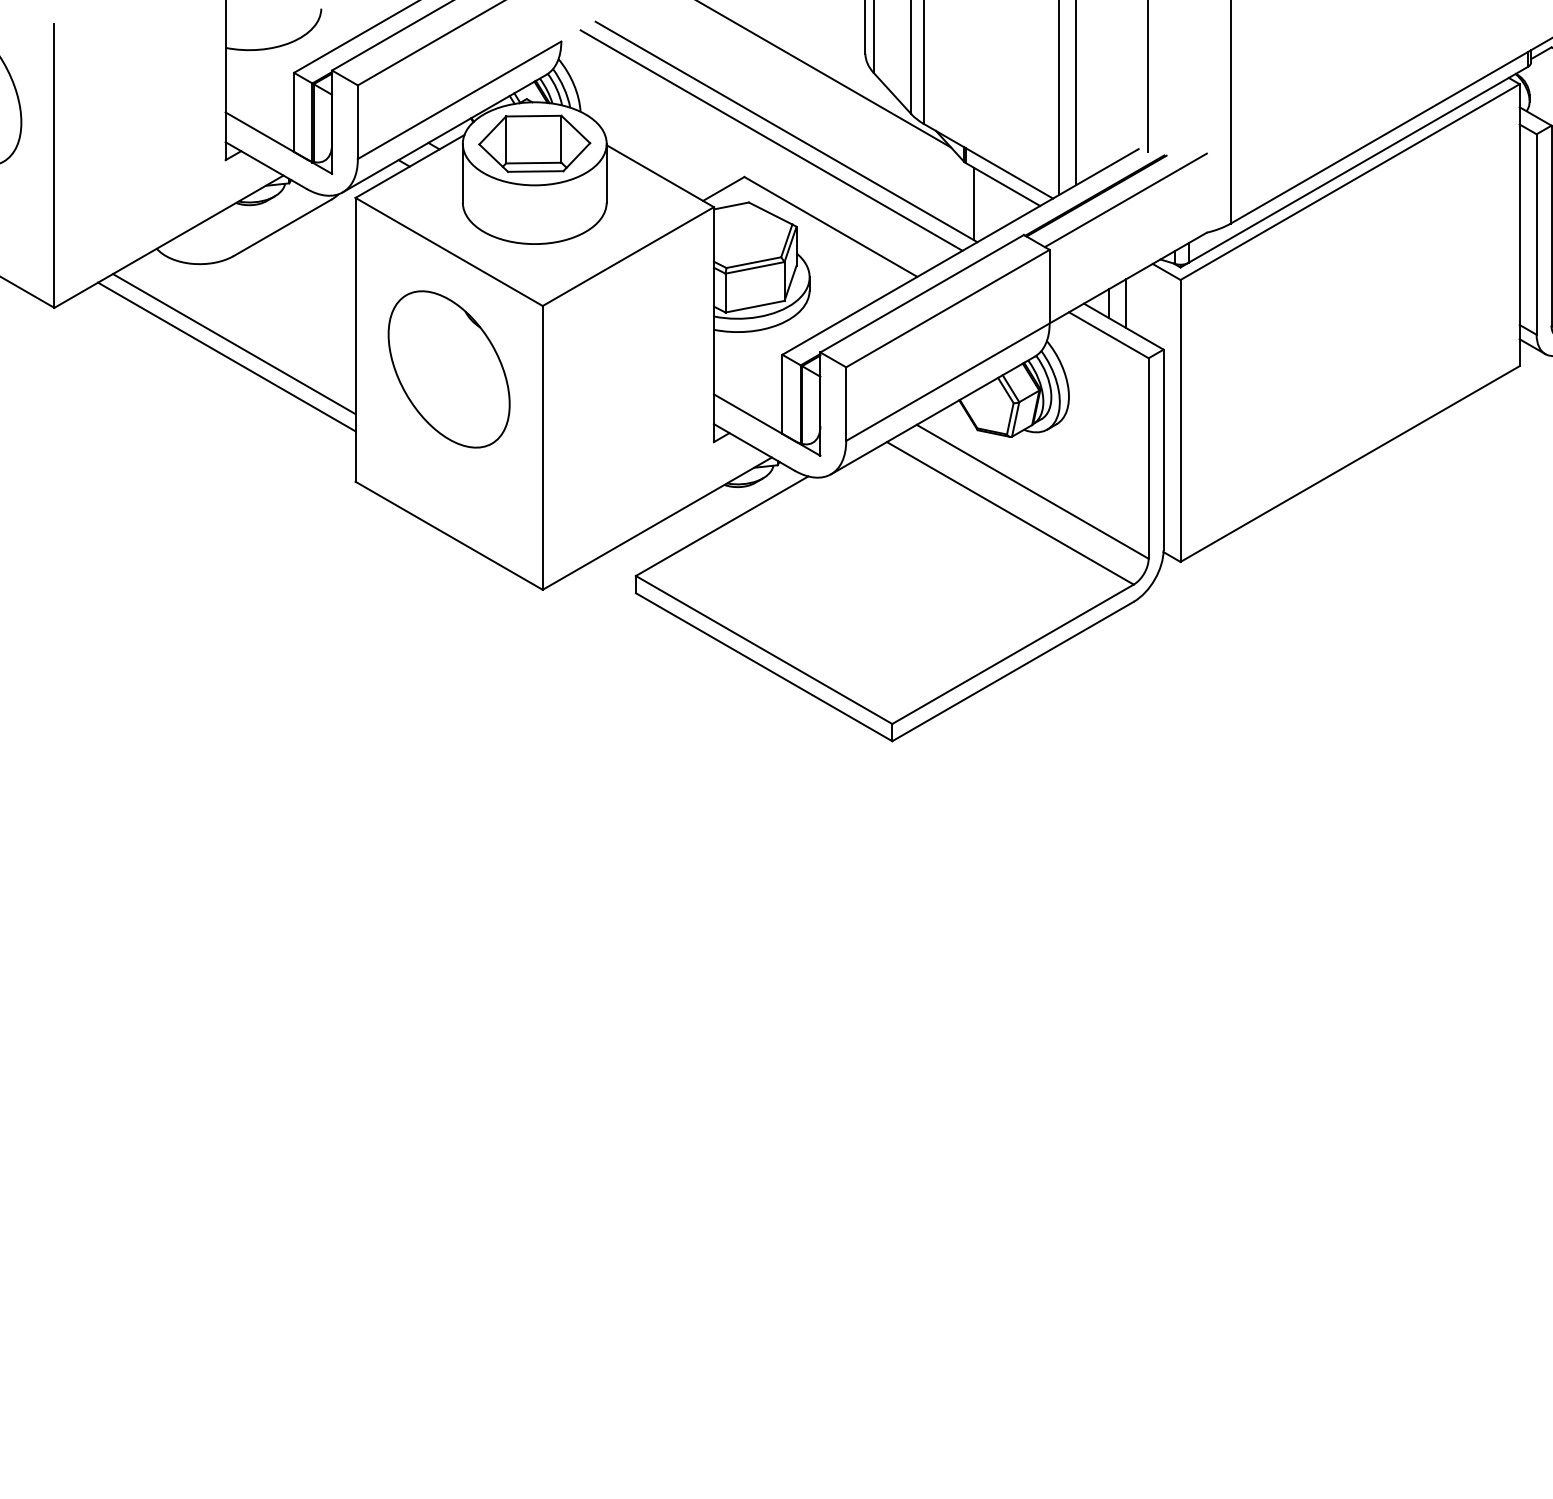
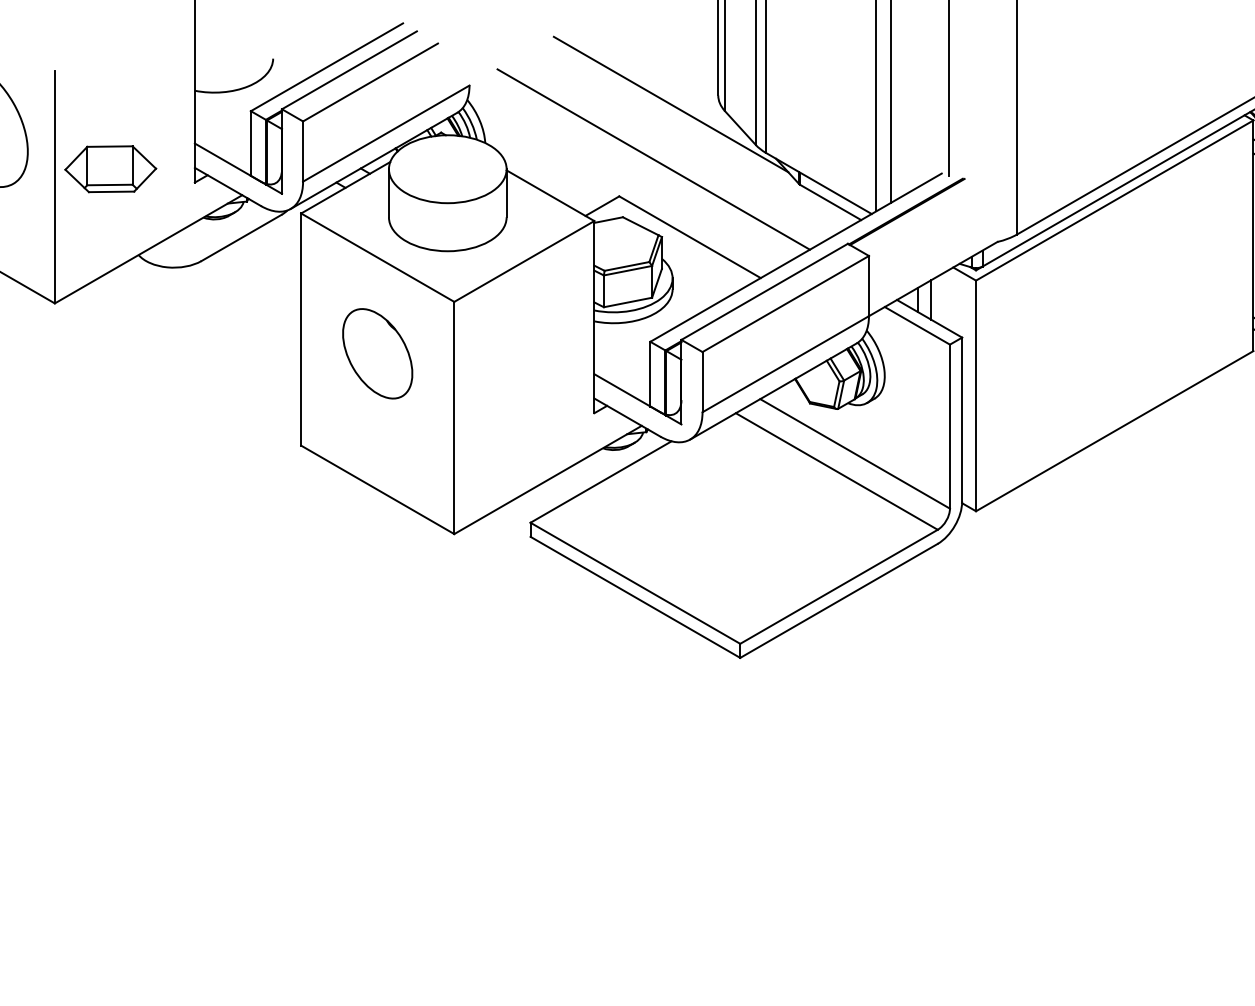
line: (771, 140) -> (641, 166), removed
part: (534, 143) -> (110, 168), moved
line: (1125, 200) -> (931, 215), removed
line: (974, 203) -> (807, 218), removed
line: (234, 344) -> (202, 333), removed
line: (226, 356) -> (195, 343), removed
part: (448, 369) -> (377, 353), size x0.7

